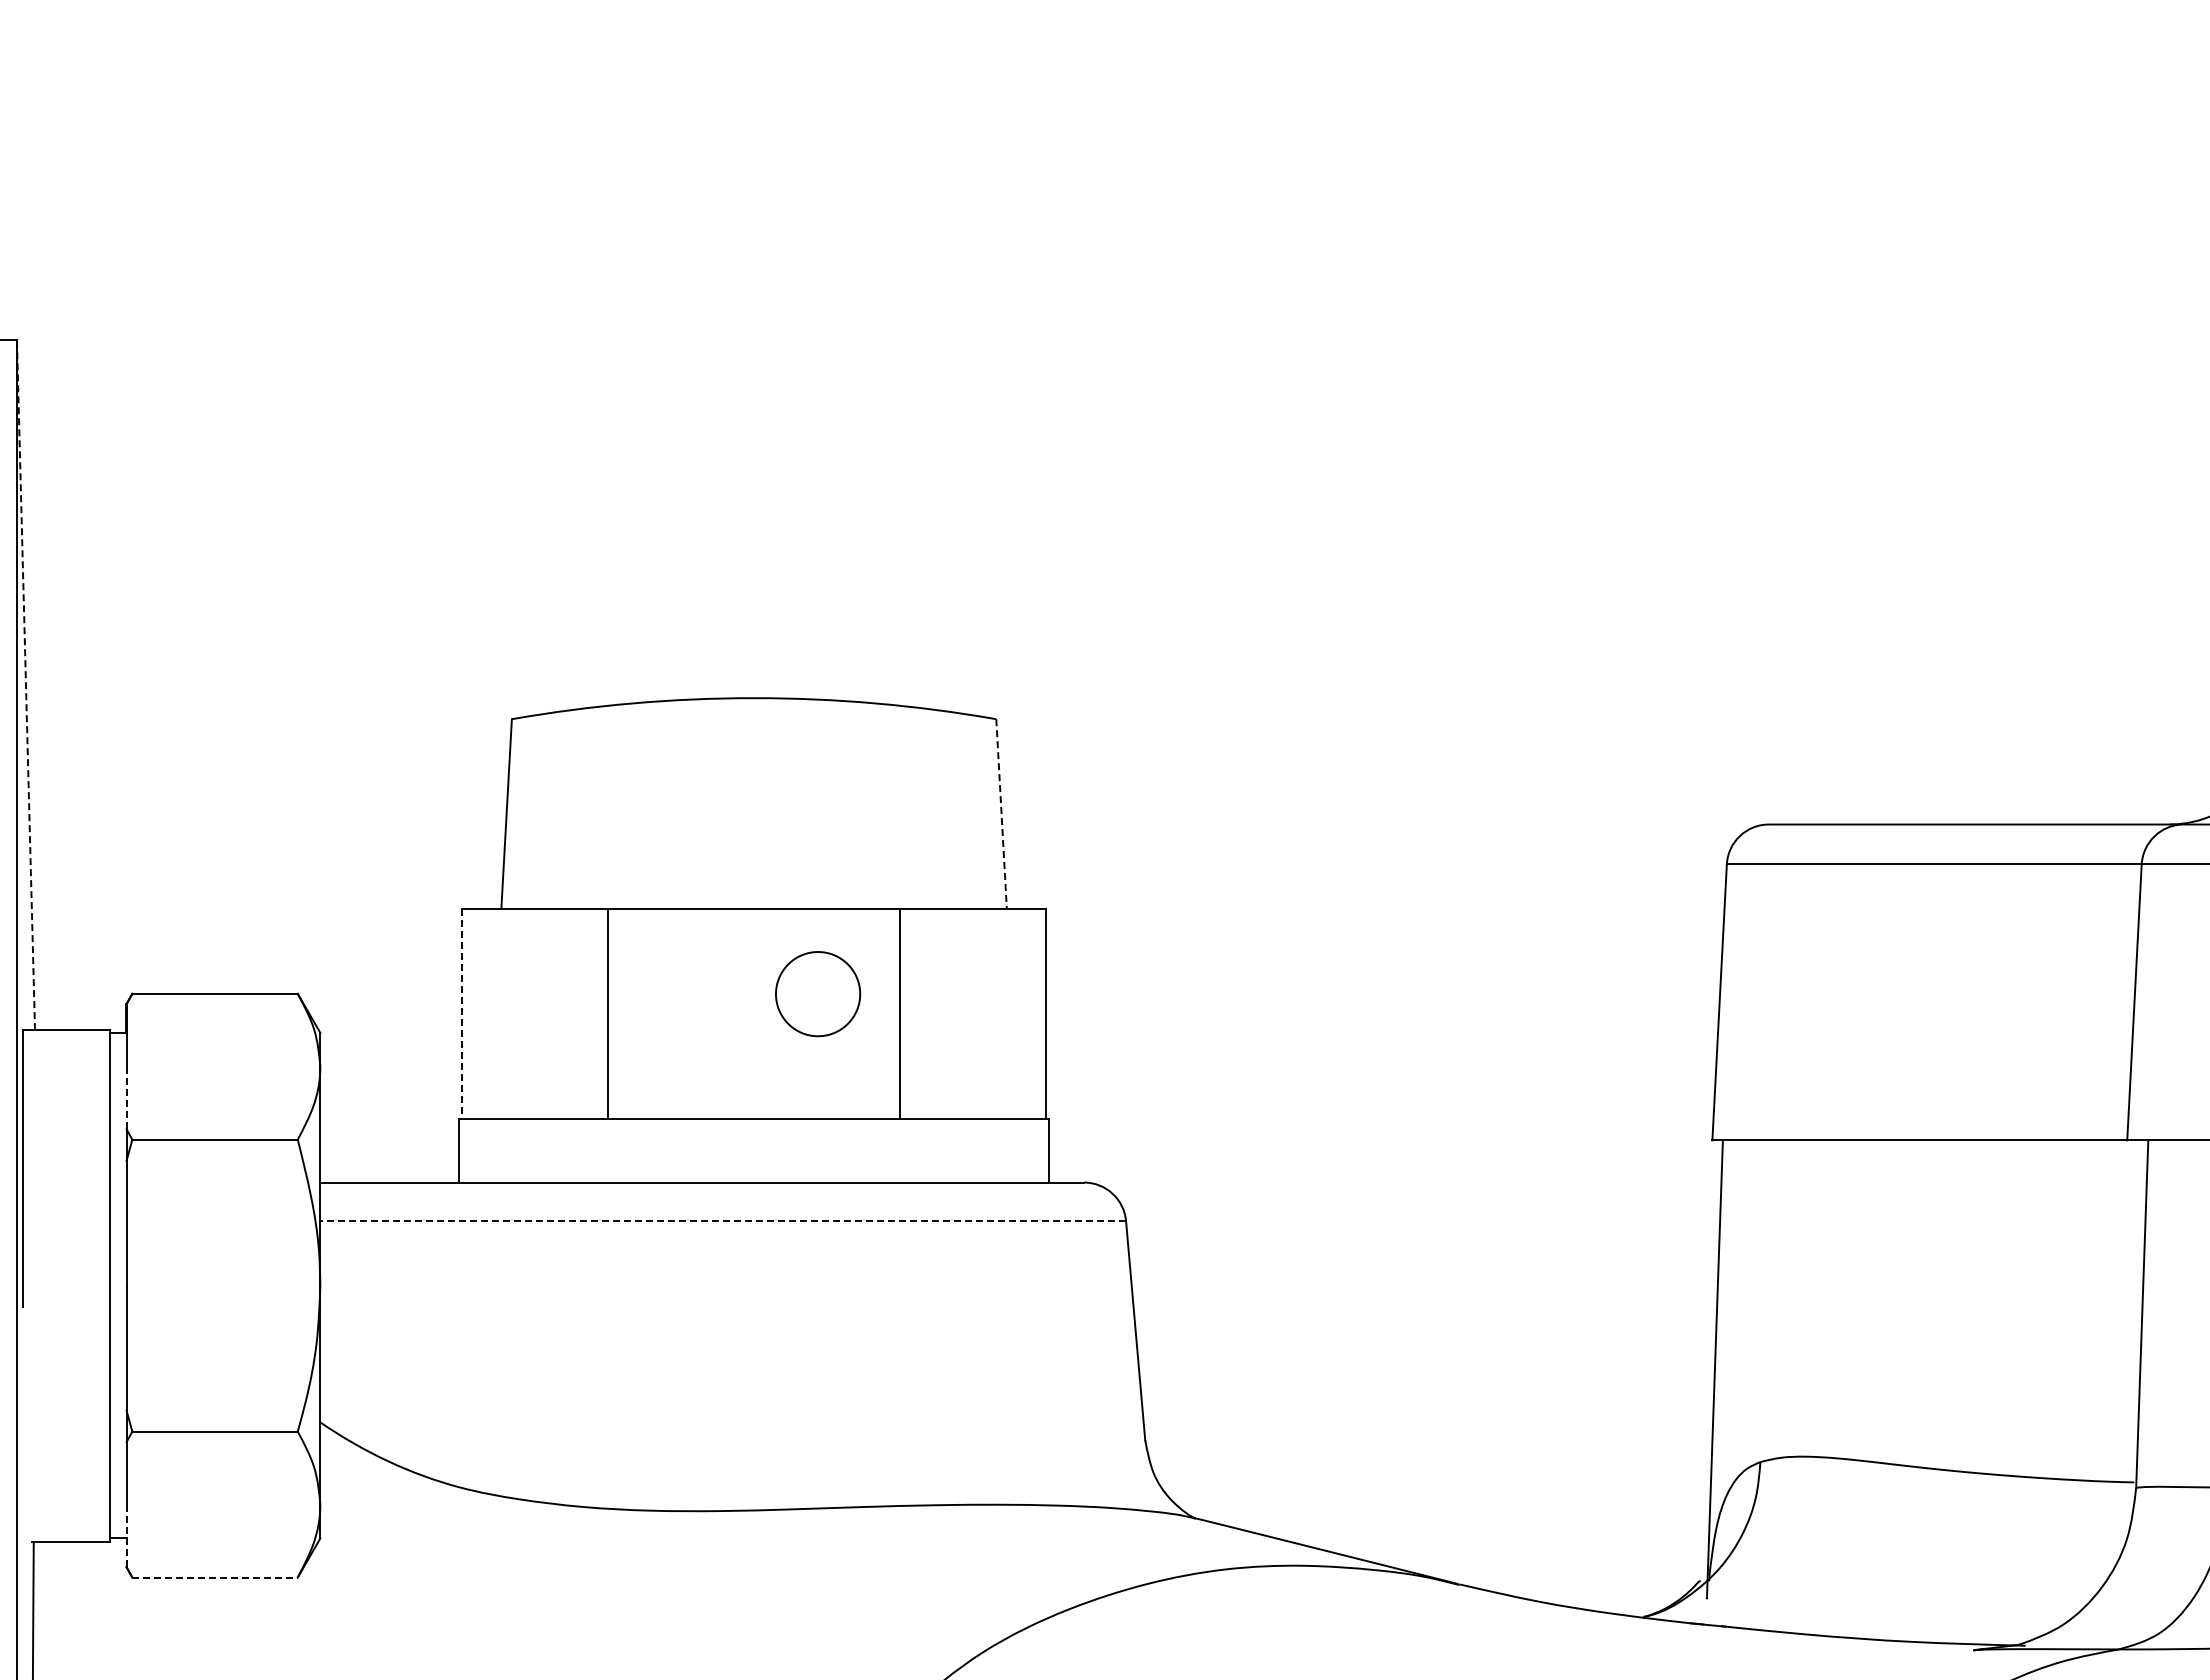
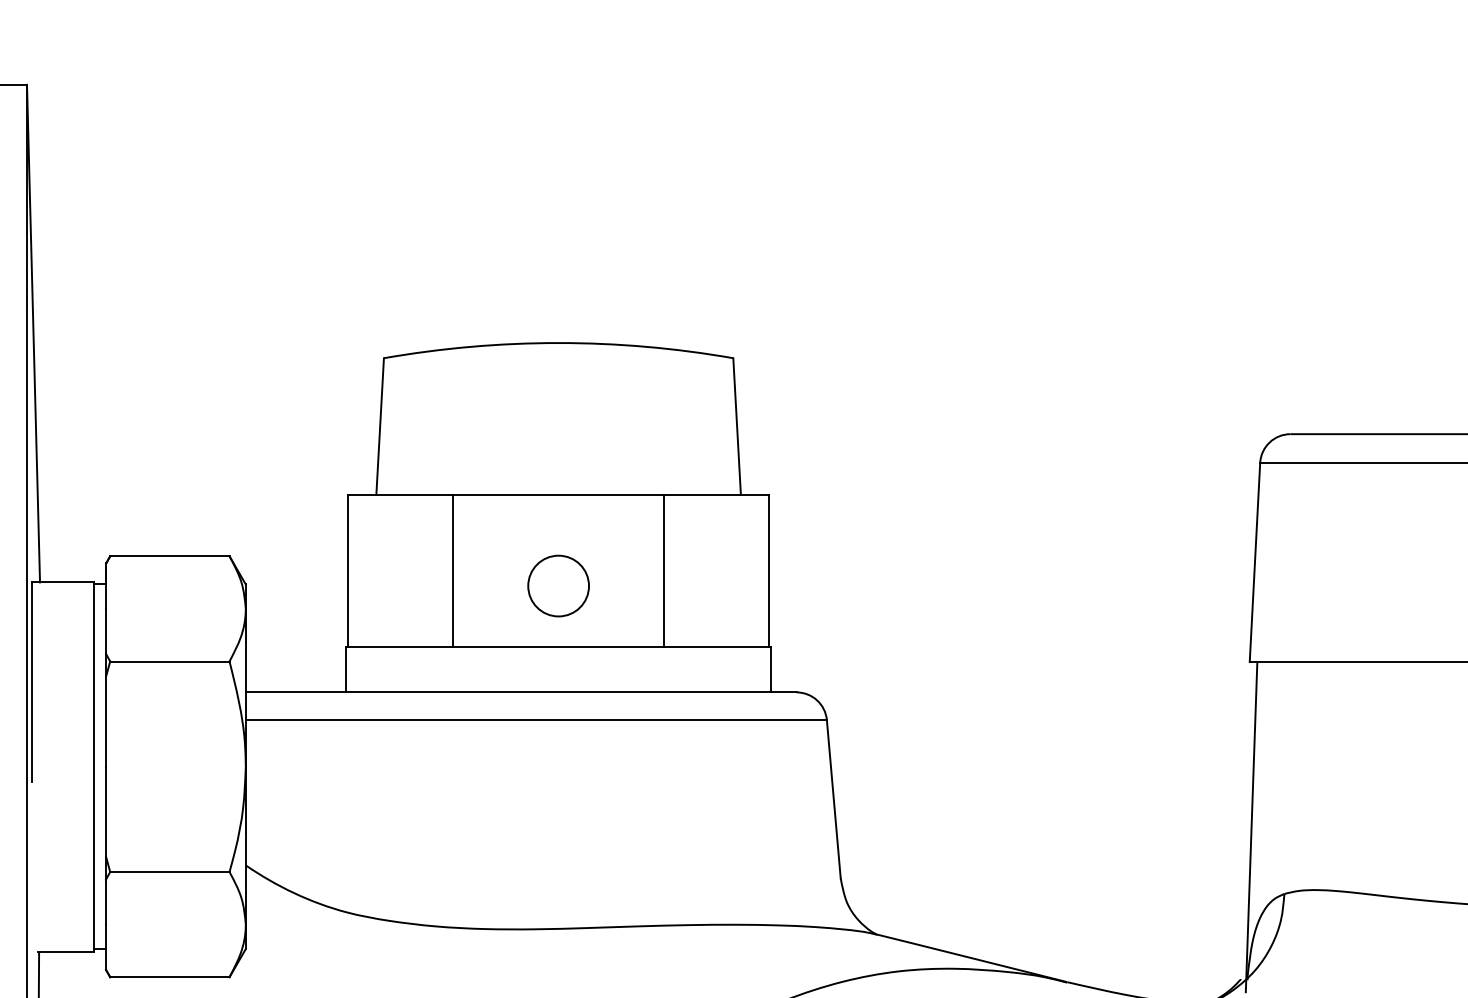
line: (25, 684) -> (33, 333), dashed -> solid
line: (1001, 813) -> (737, 426), dashed -> solid
circle: (818, 994) -> (558, 586), moved
line: (462, 1014) -> (348, 571), dashed -> solid
line: (126, 1097) -> (106, 631), dashed -> solid
line: (723, 1221) -> (536, 720), dashed -> solid
line: (126, 1535) -> (106, 946), dashed -> solid
line: (215, 1577) -> (170, 977), dashed -> solid

